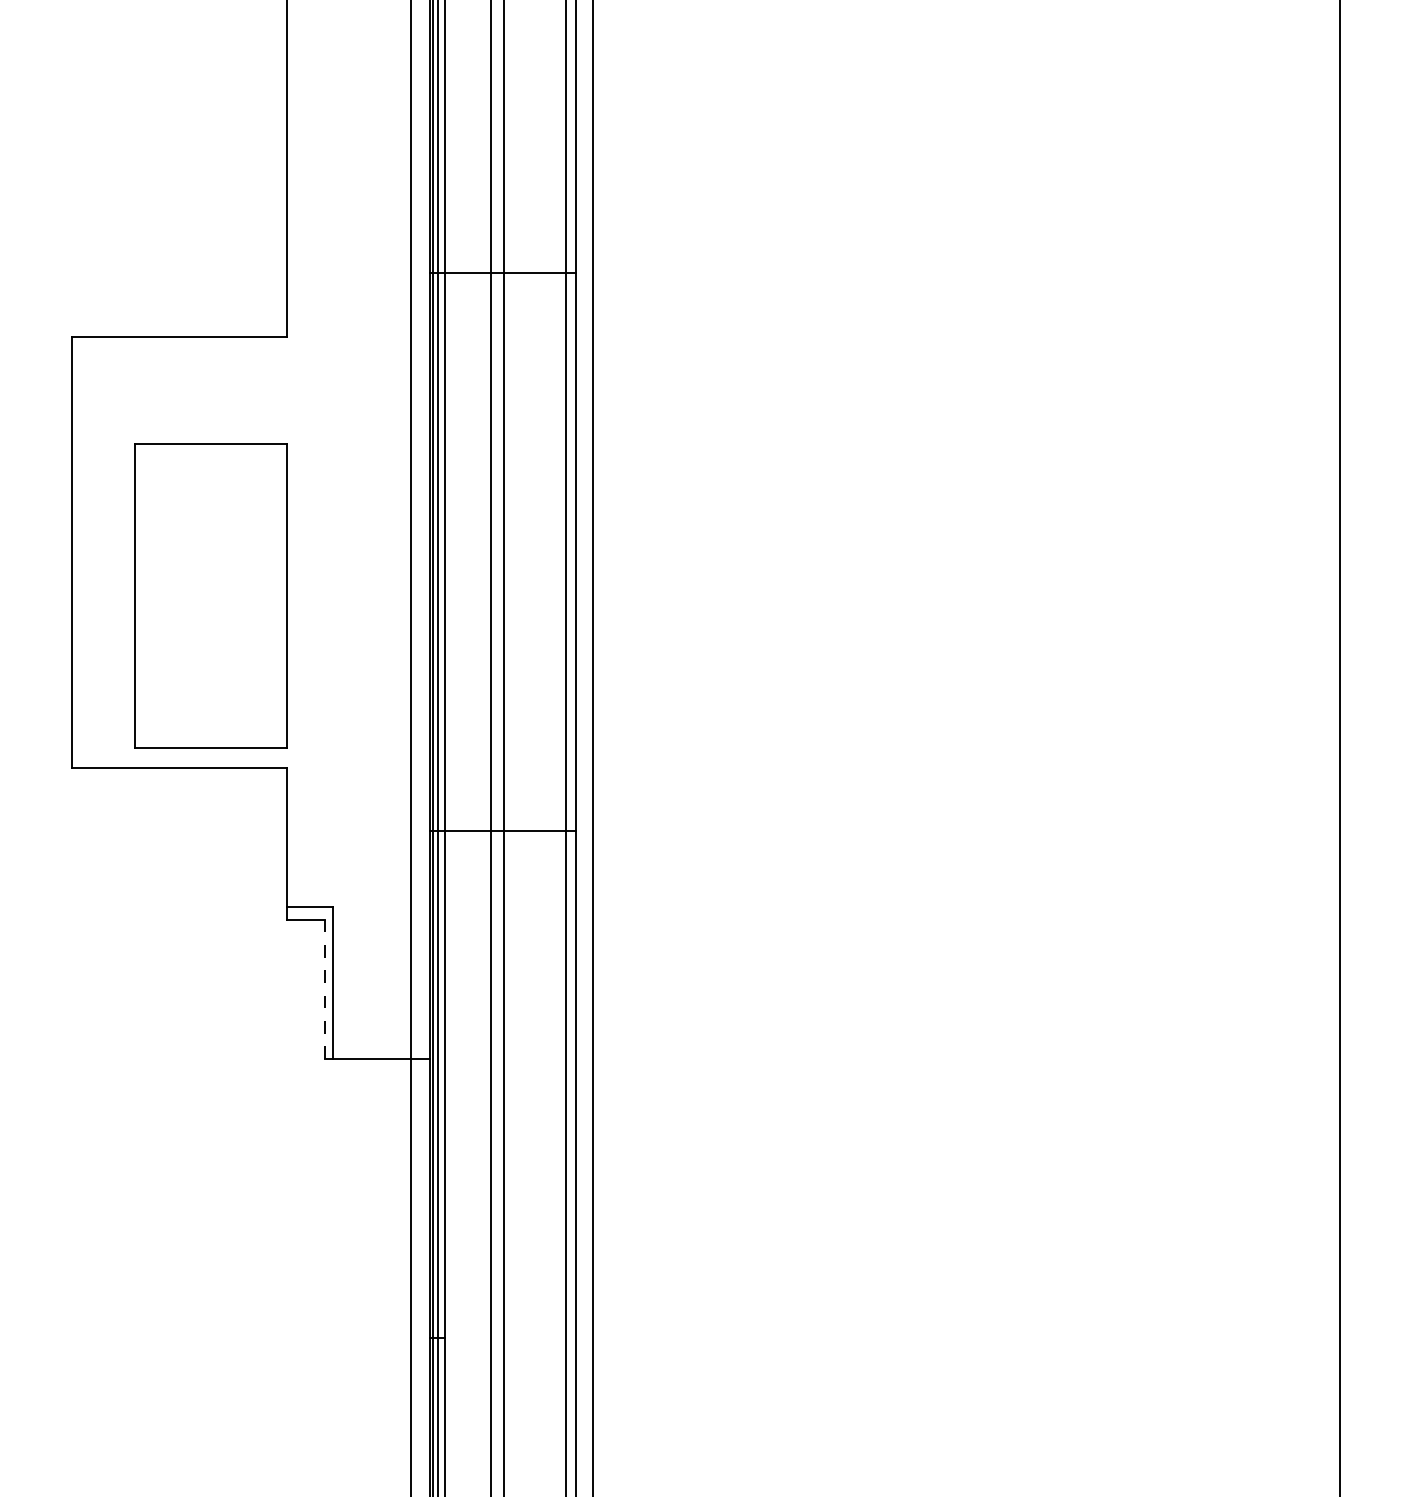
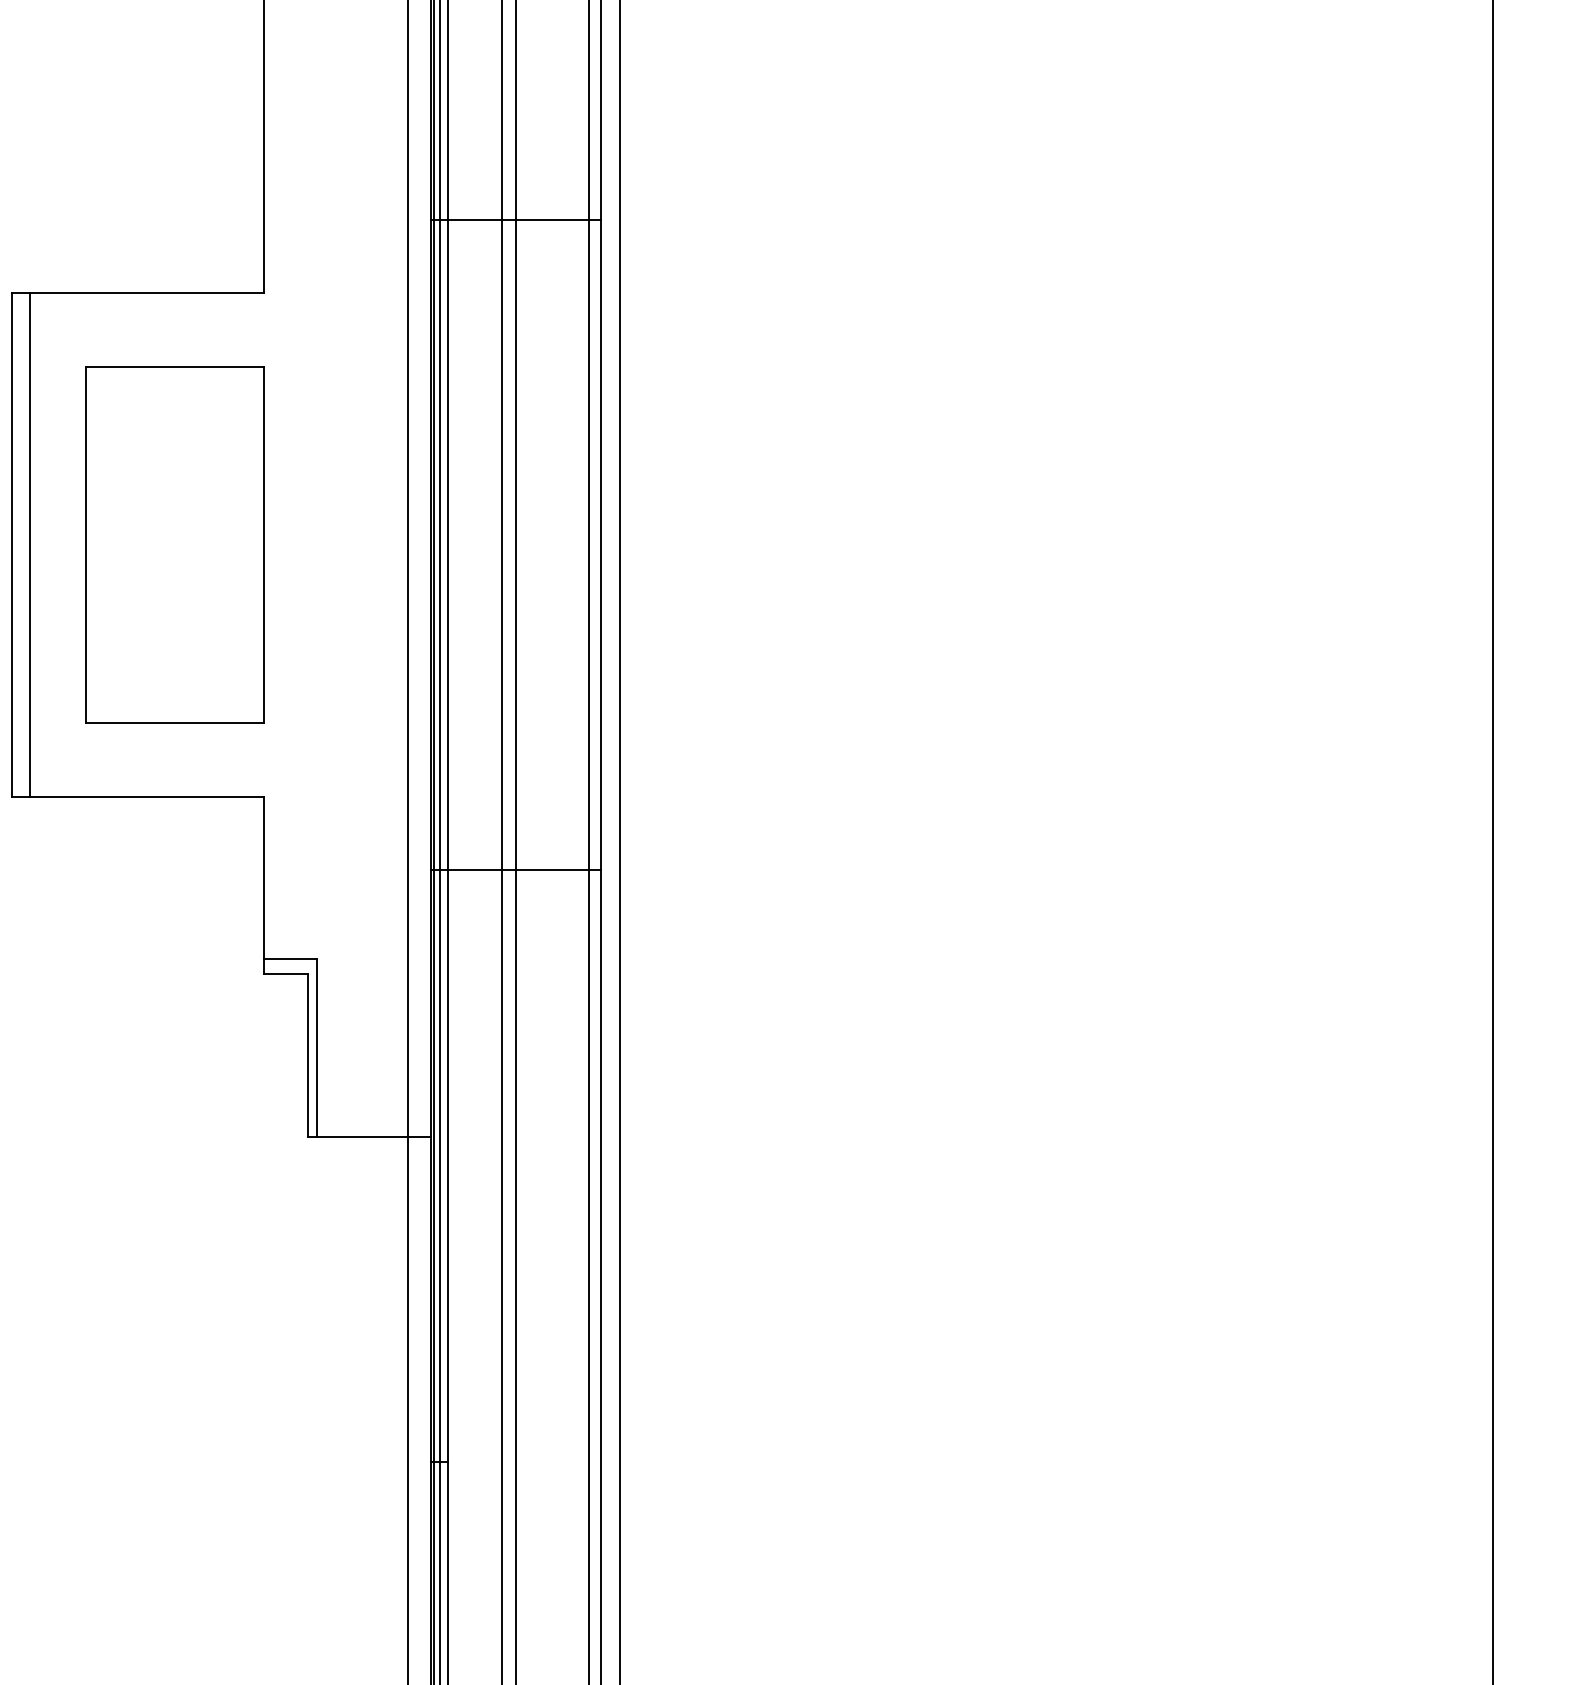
line: (86, 551) -> (29, 544), added
part: (210, 595) -> (174, 544), moved
line: (325, 989) -> (308, 1055), dashed -> solid

